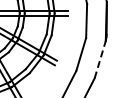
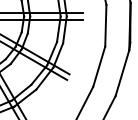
line: (100, 59) -> (122, 72), dashed -> solid

